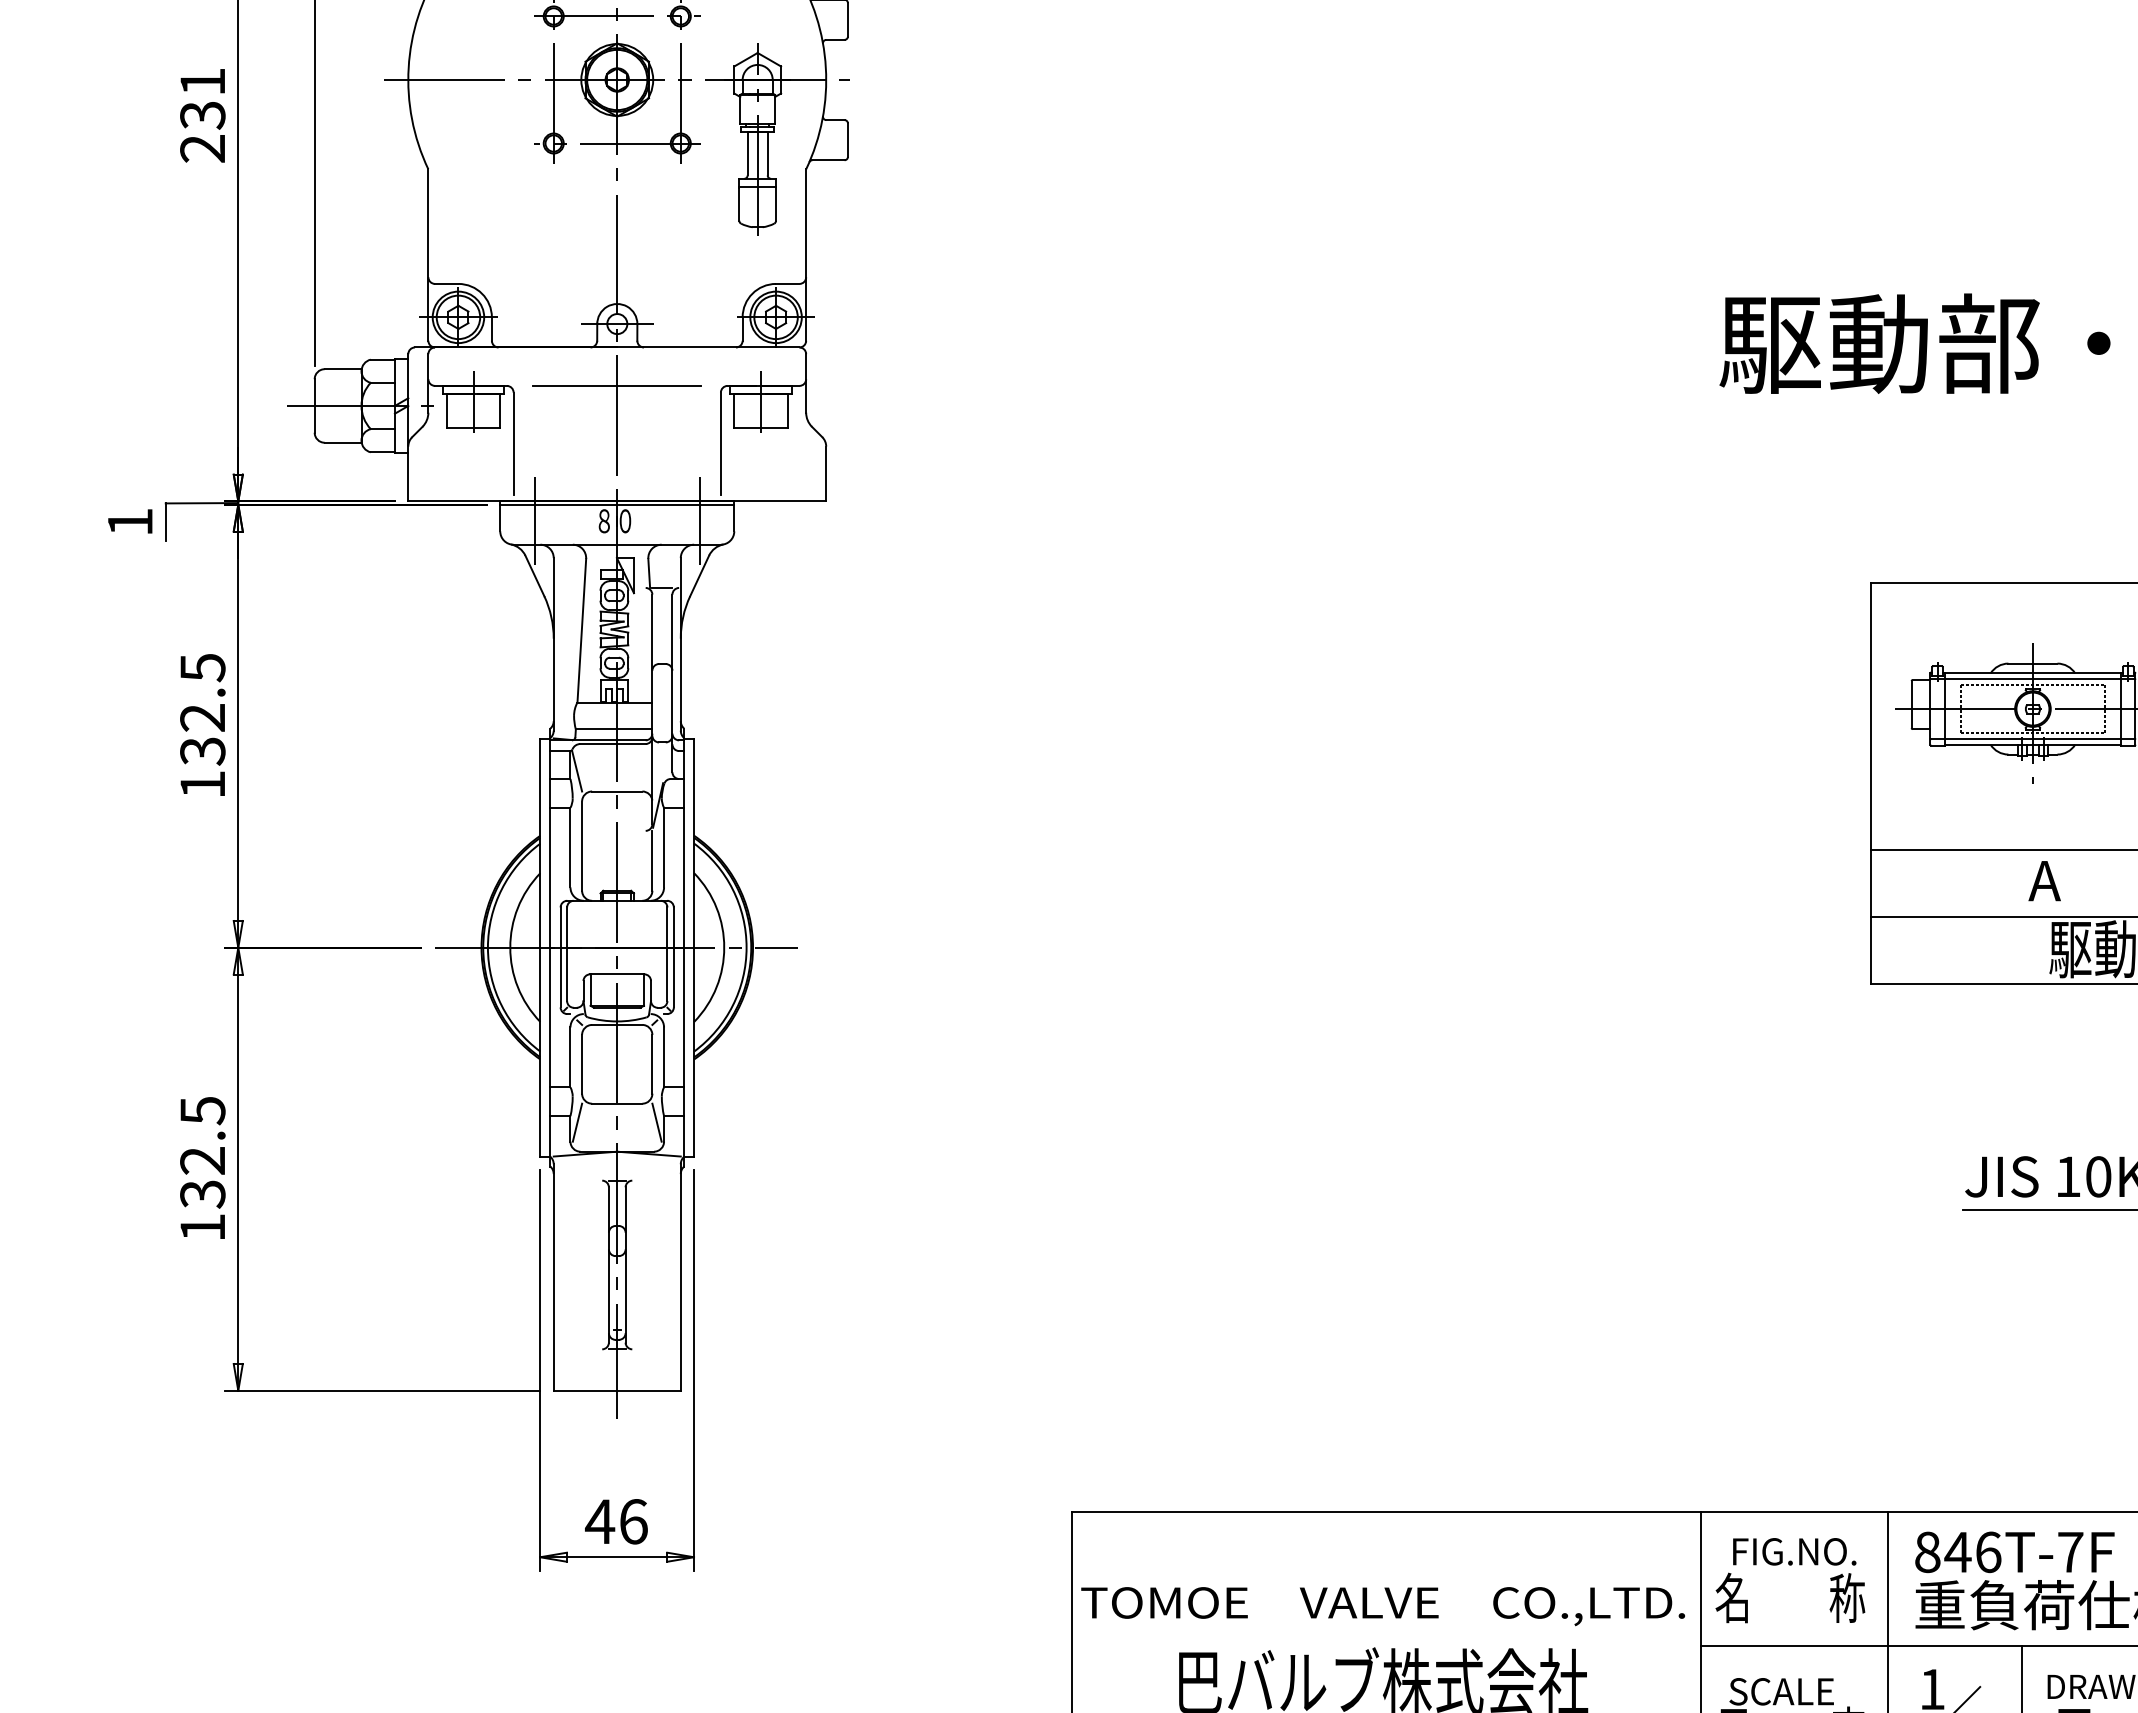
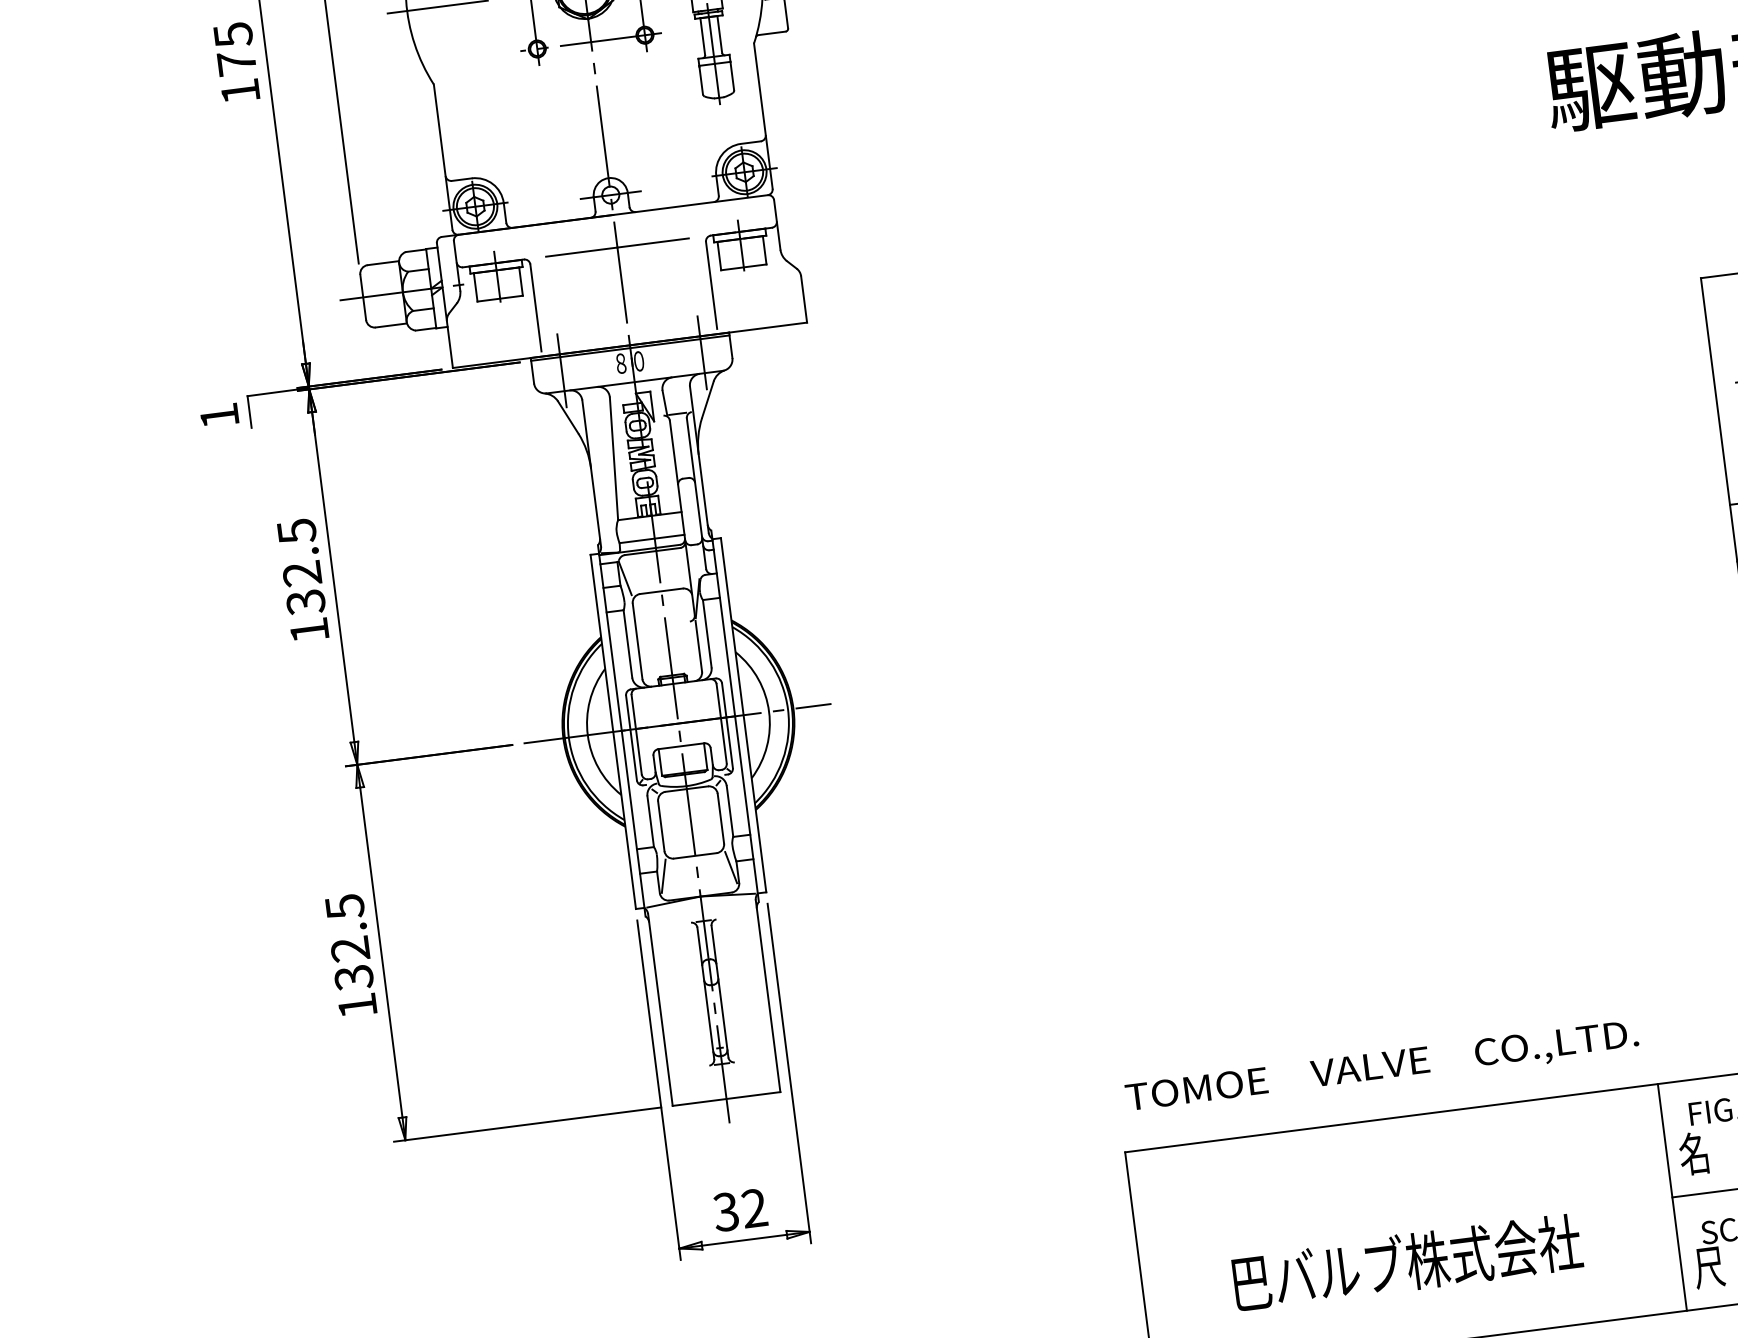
text: (202, 115) -> (236, 63), 231 -> 175
text: (616, 1521) -> (740, 1210), 46 -> 32
text: (1382, 1606) -> (1381, 1068), moved

